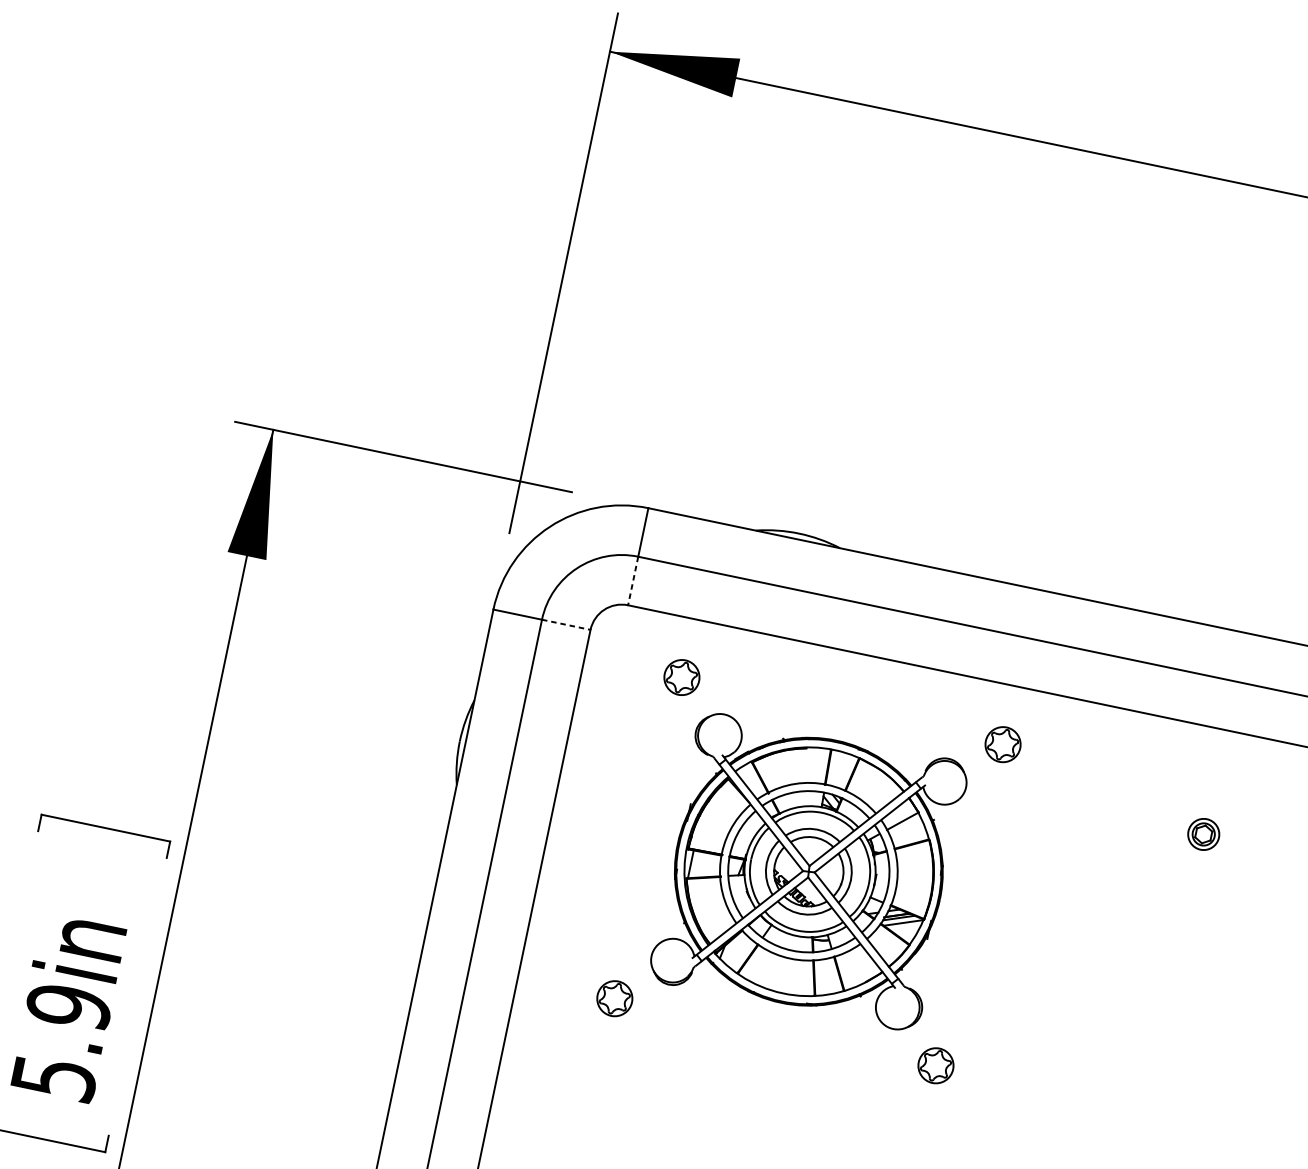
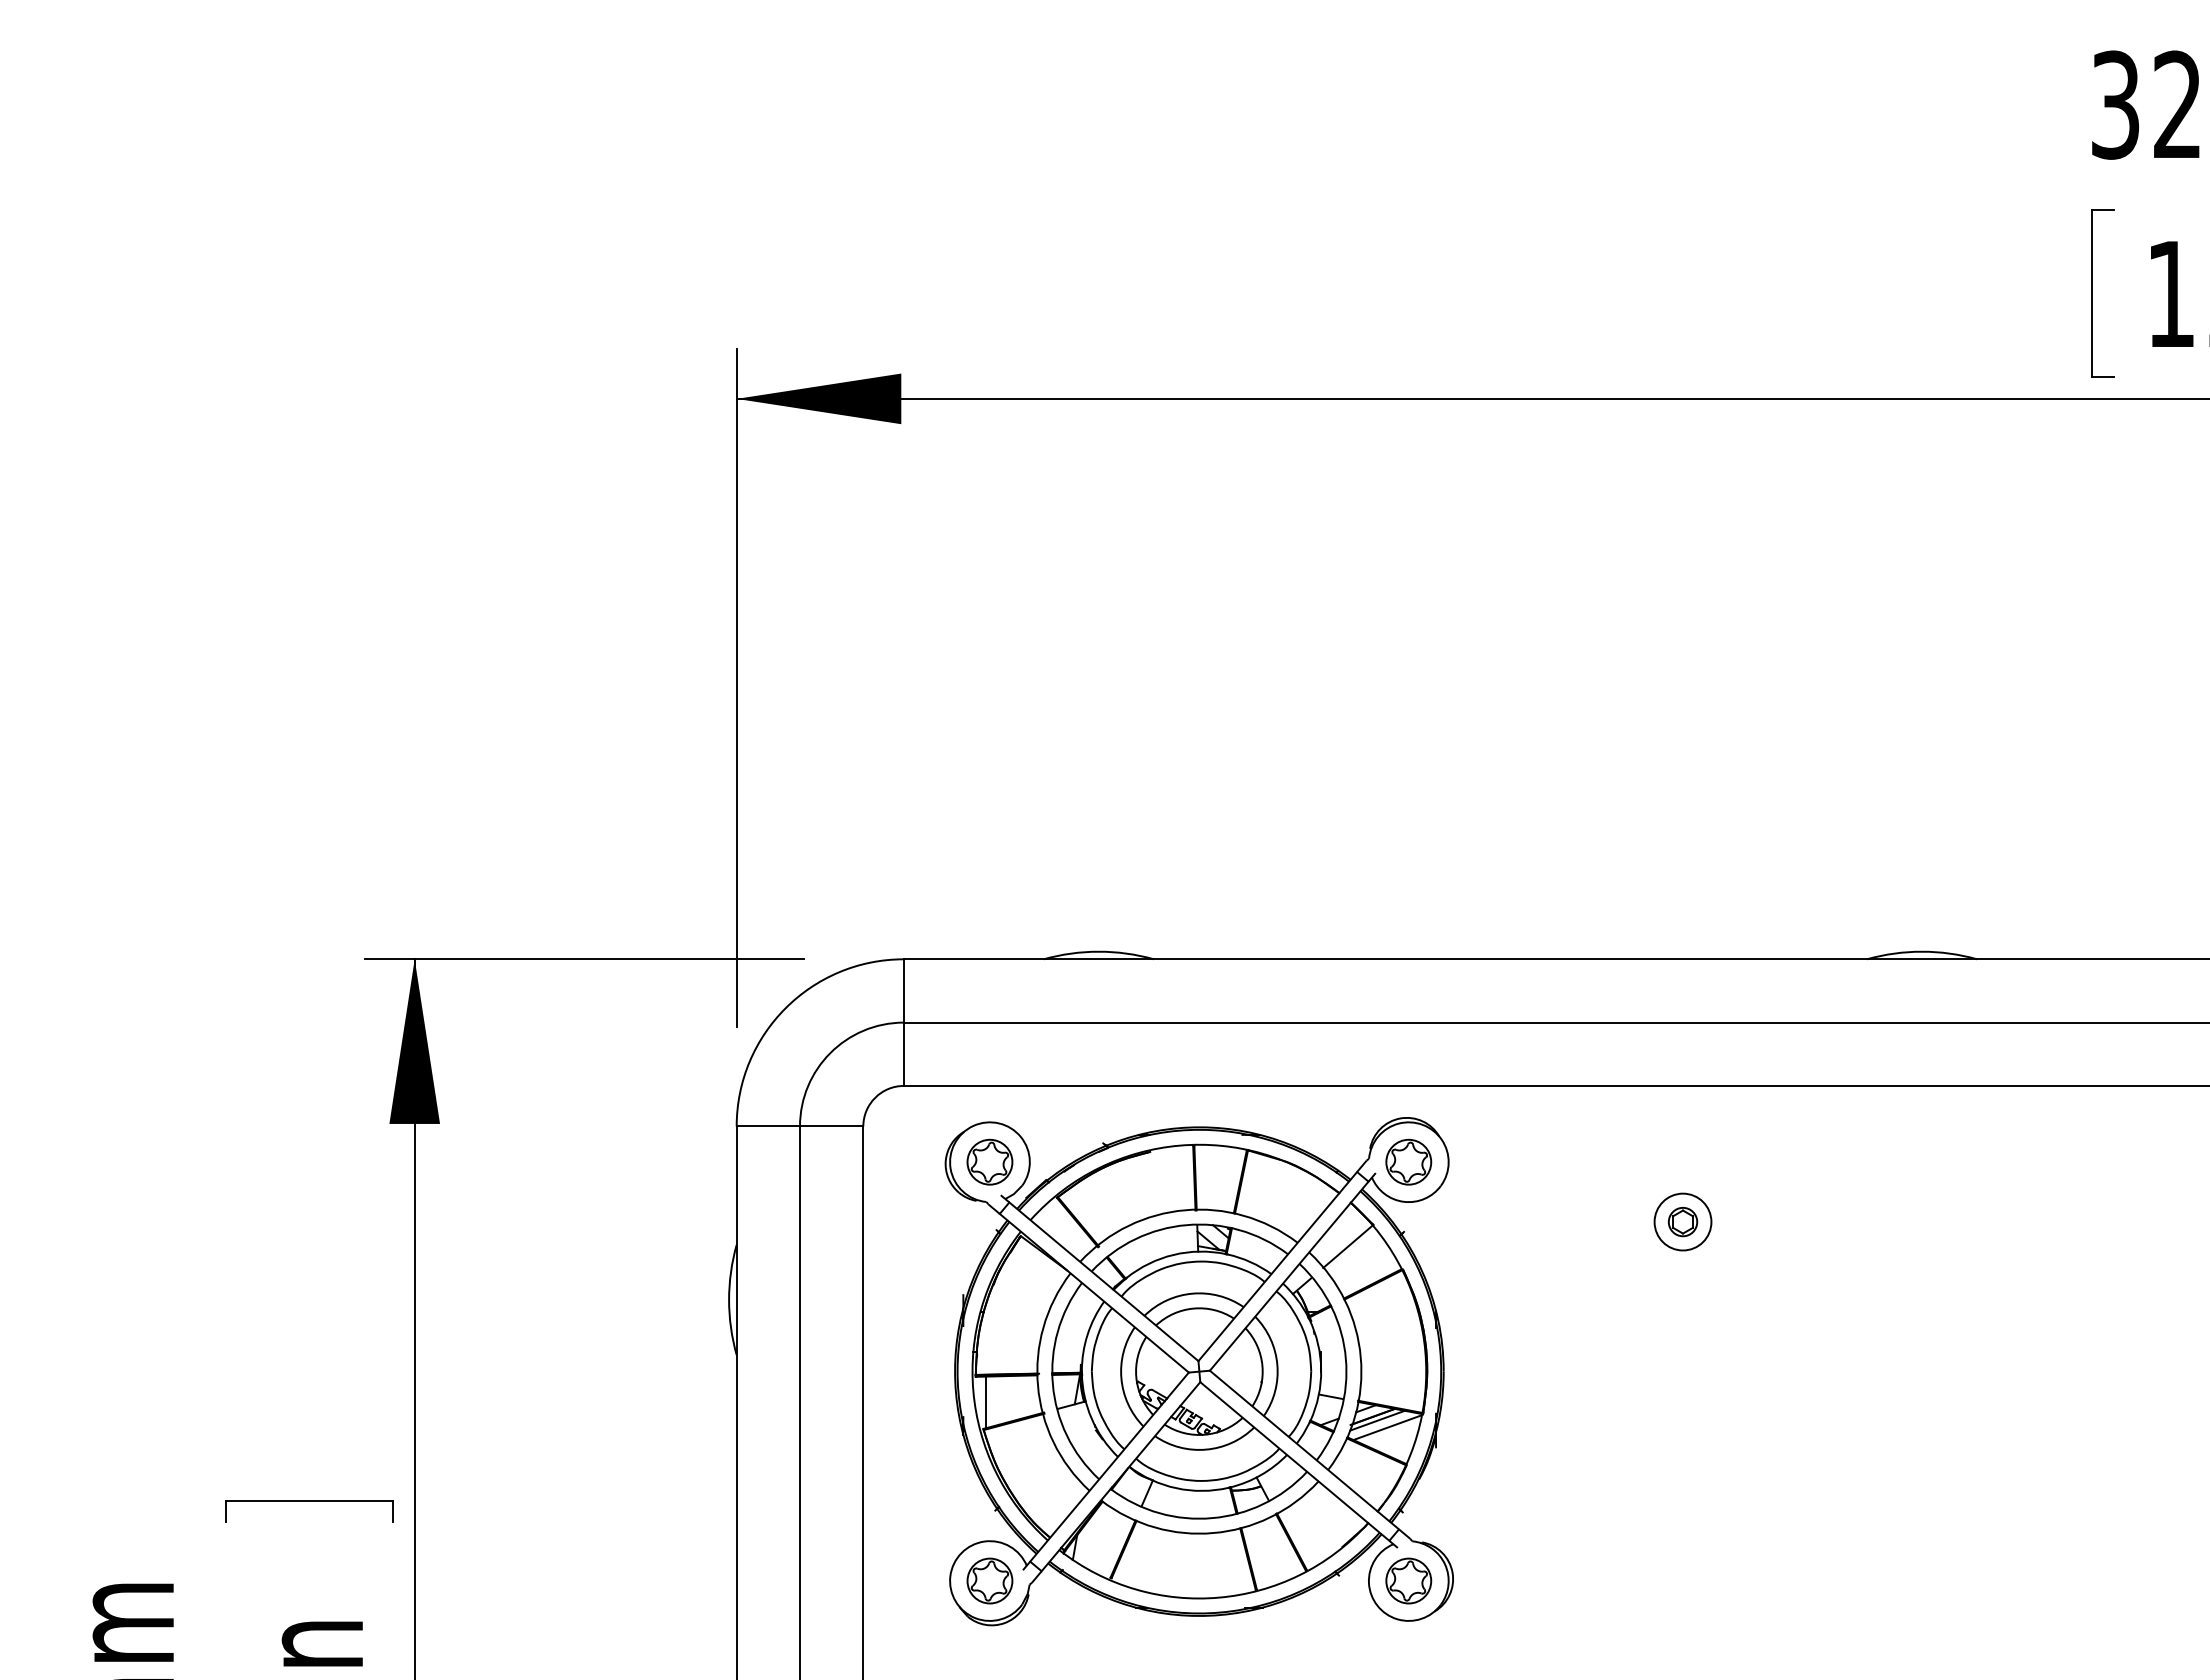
line: (632, 581) -> (903, 1054), dashed -> solid
line: (566, 624) -> (831, 1126), dashed -> solid
circle: (1203, 833) -> (1682, 1221), size x1.43
part: (808, 871) -> (1198, 1371), size x1.43

